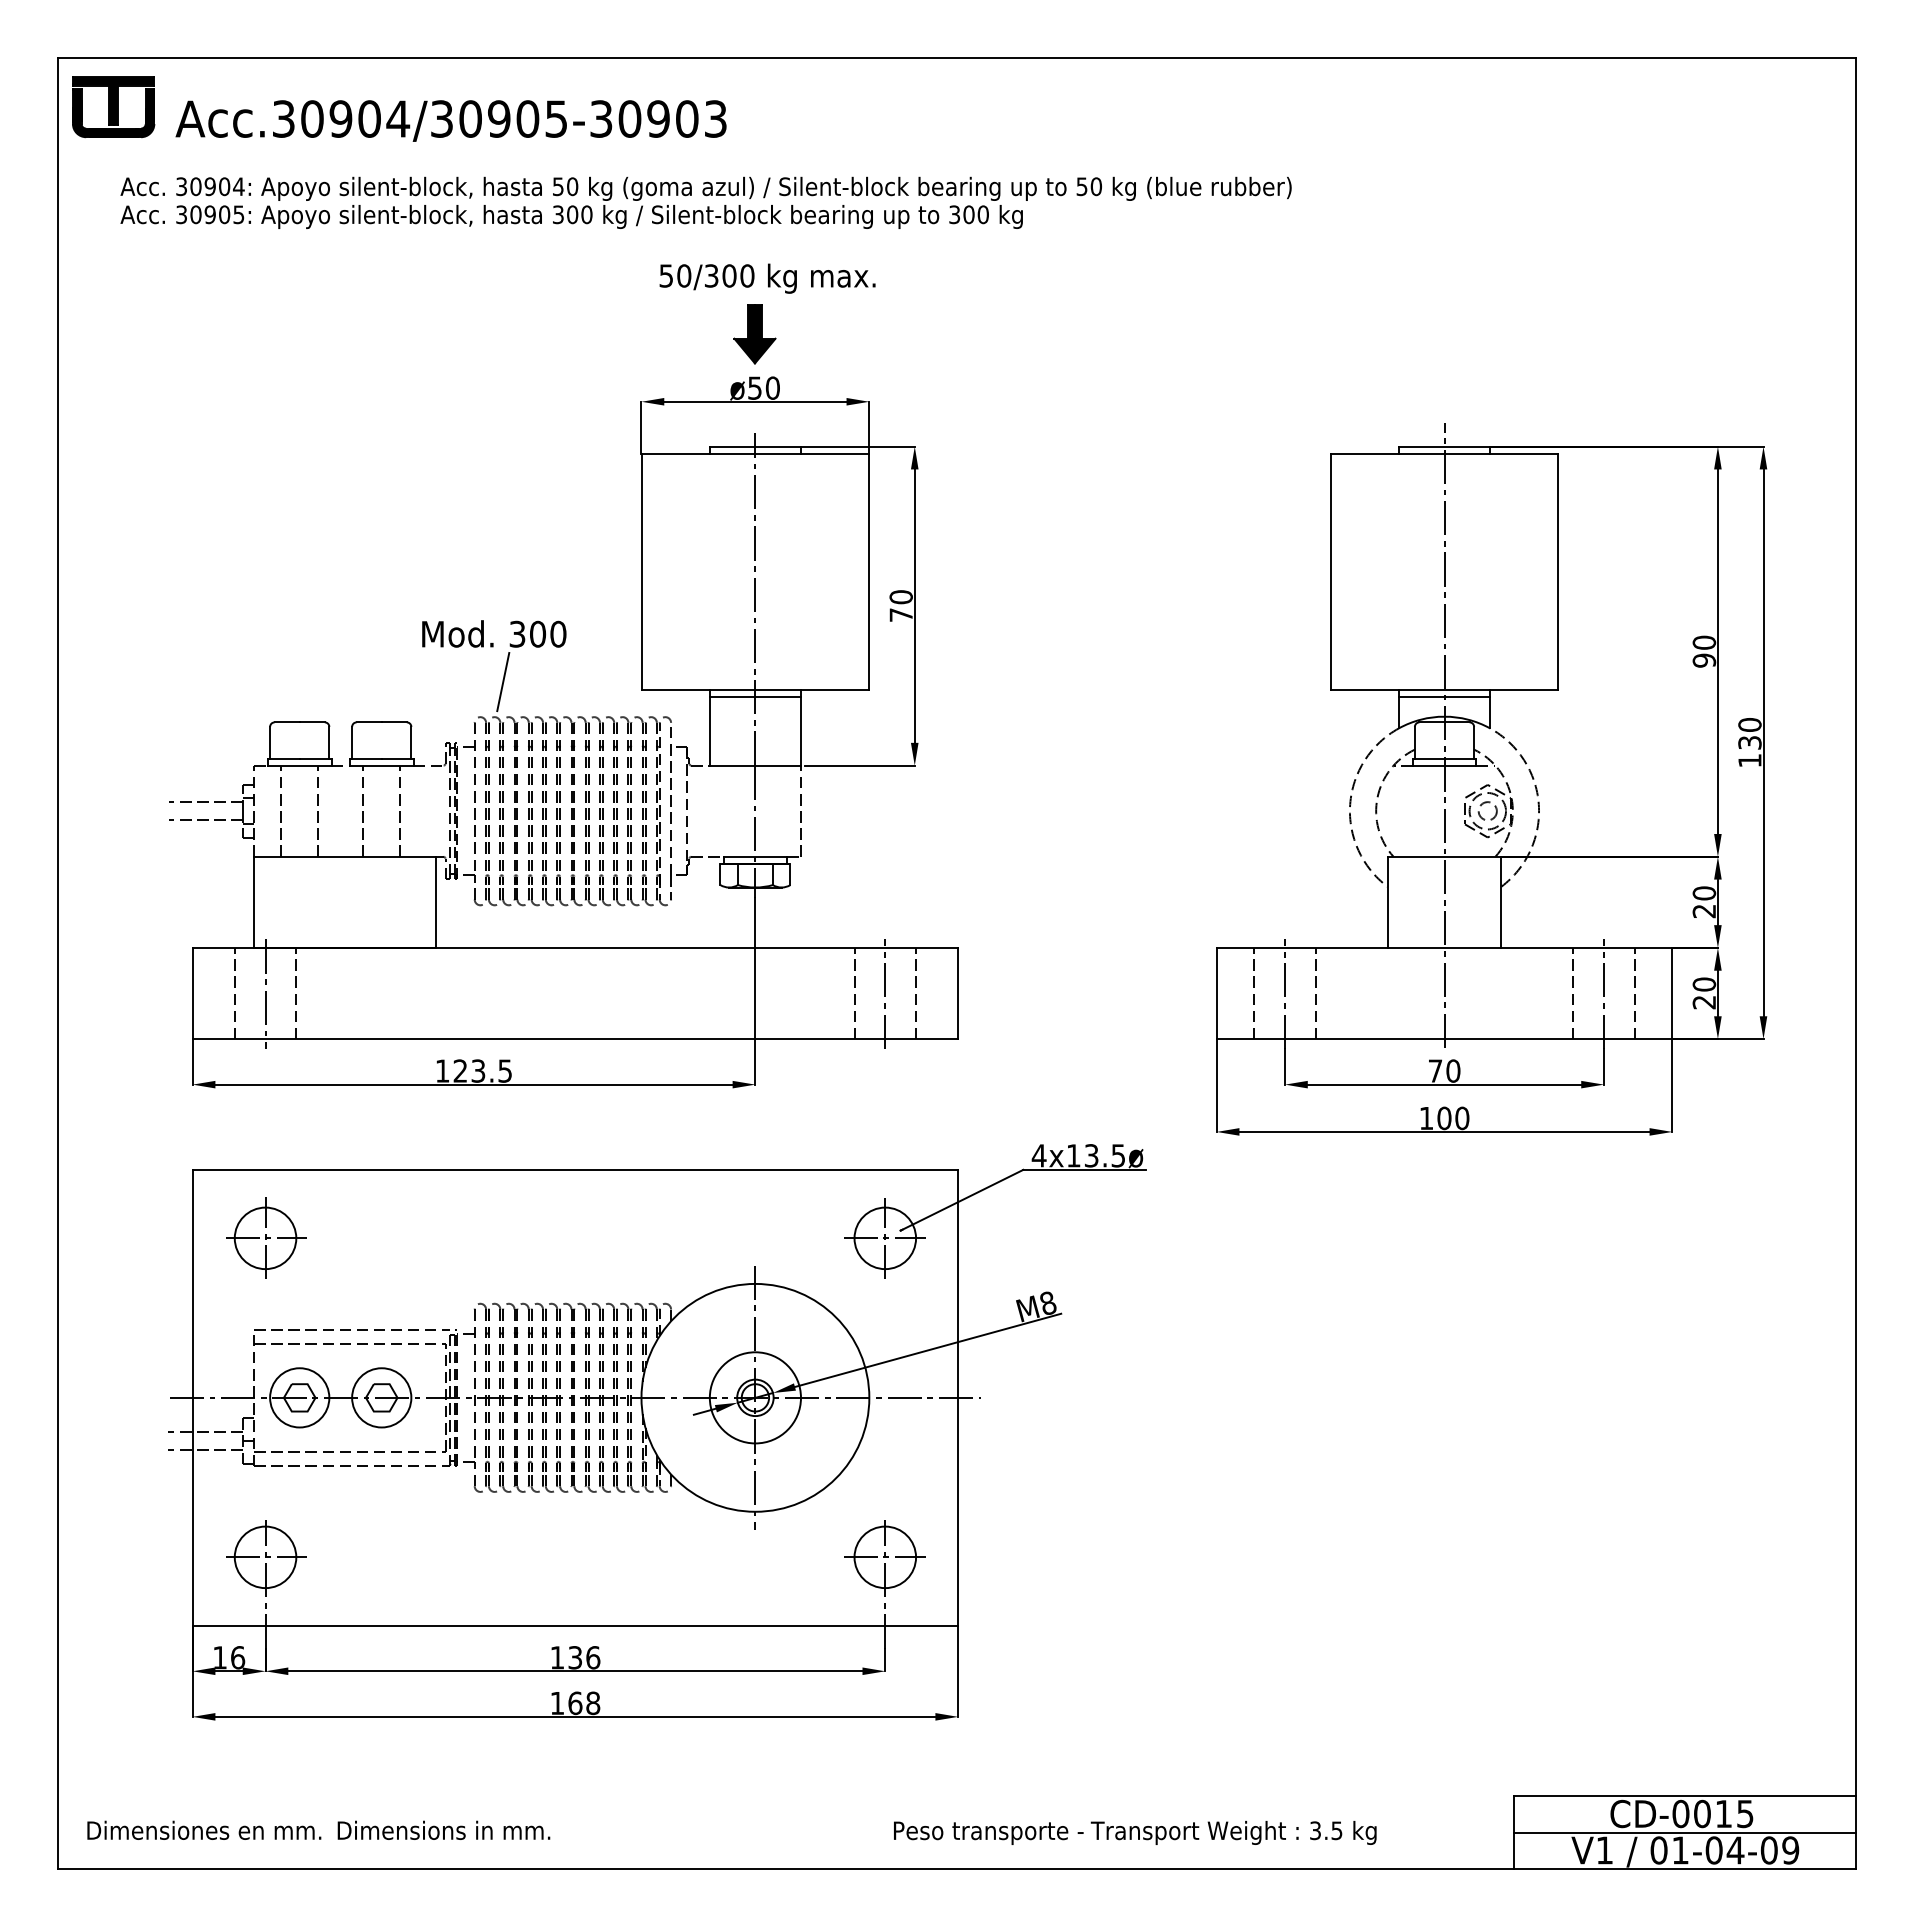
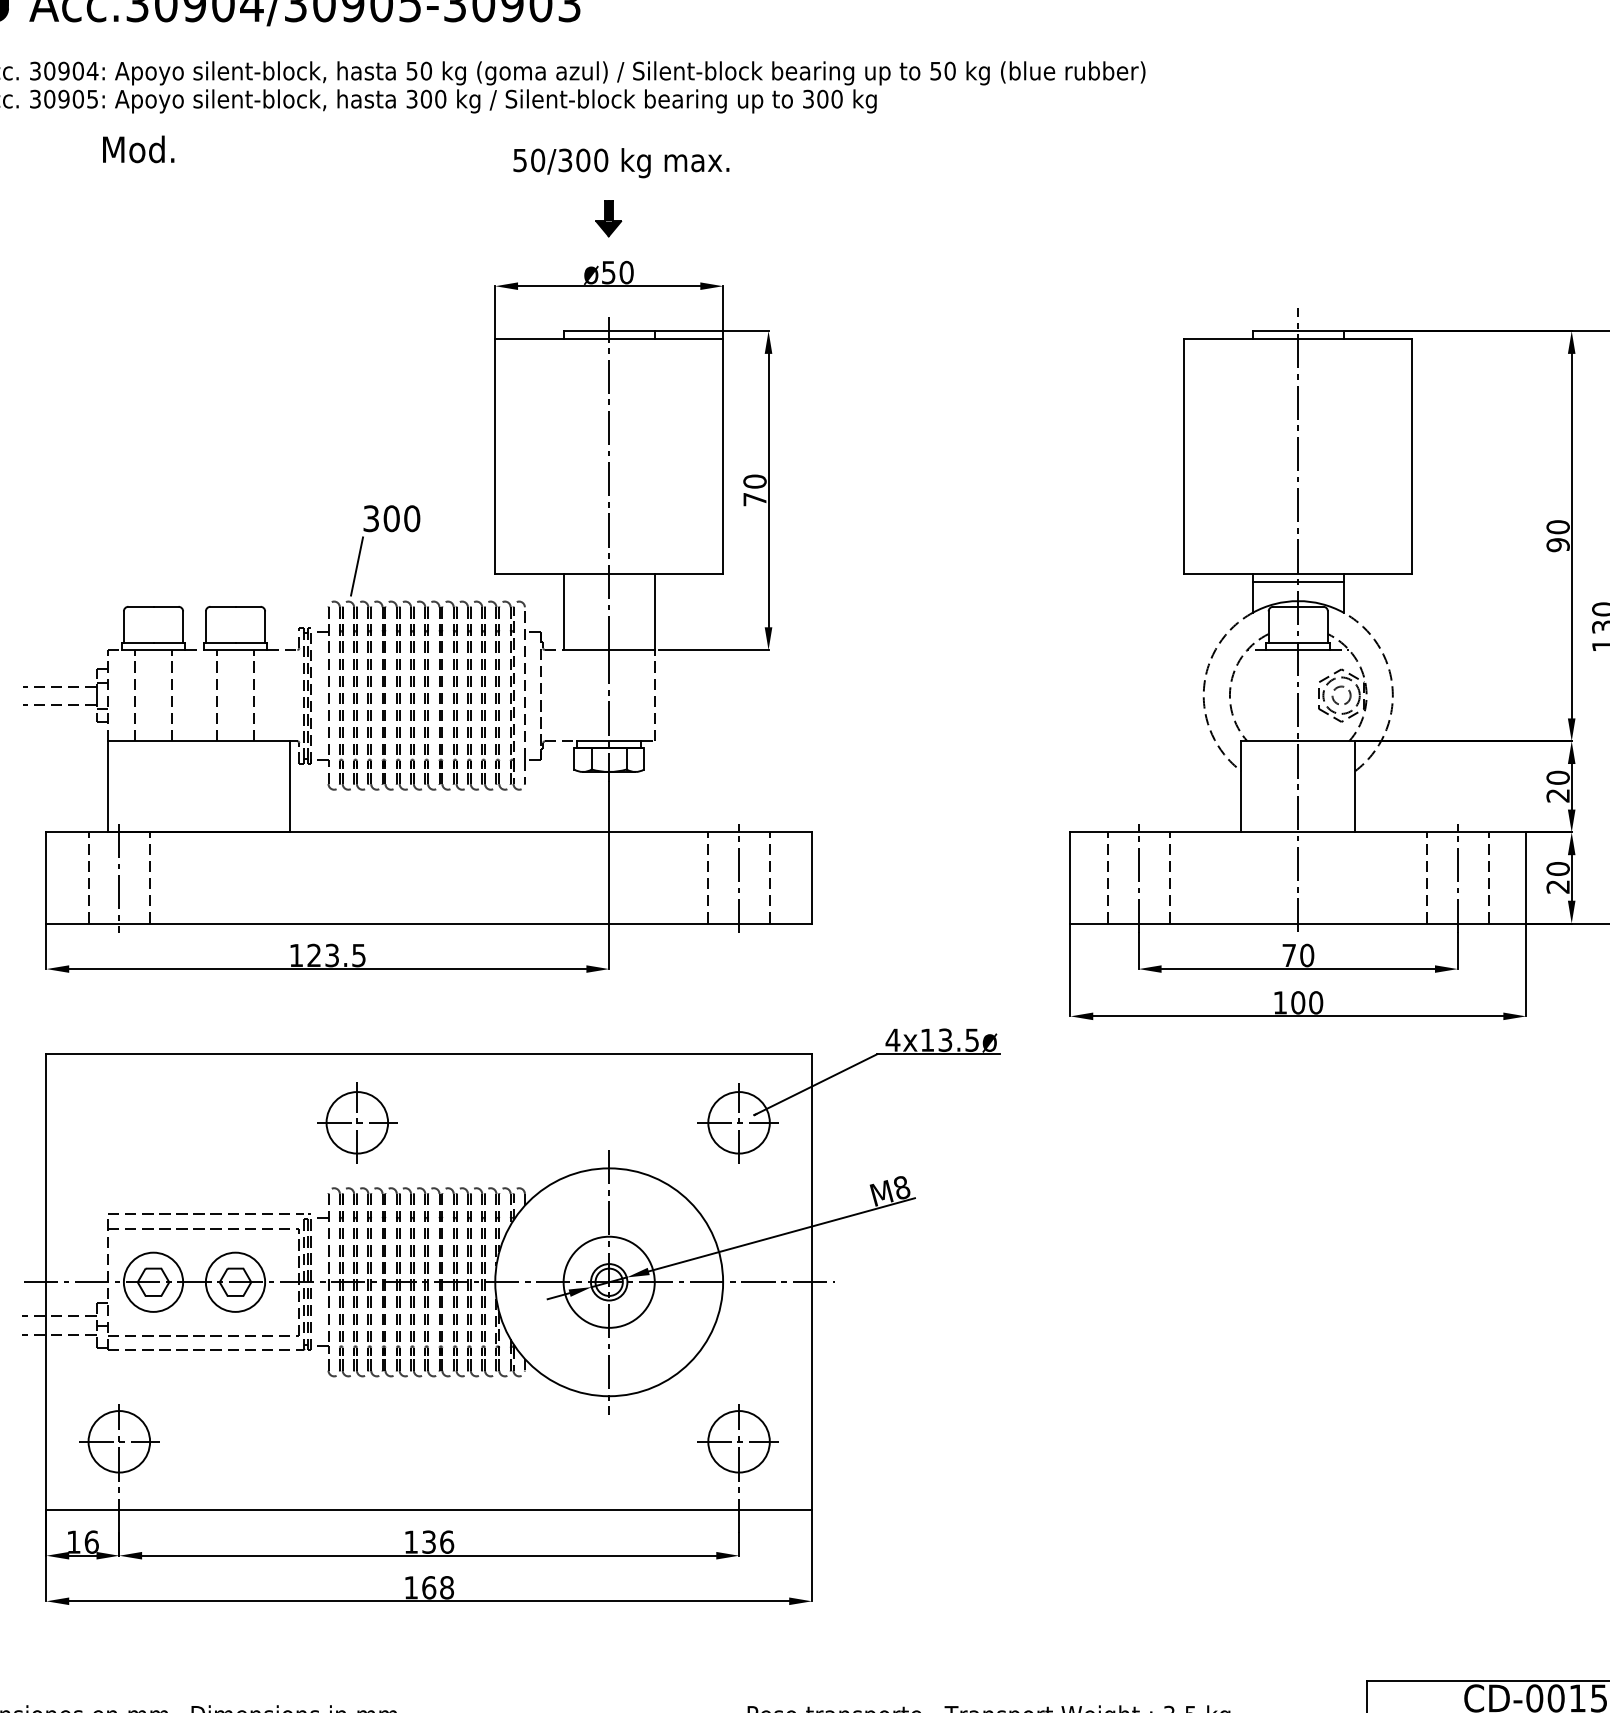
part: (754, 334) -> (608, 218), size x0.6
text: (457, 633) -> (138, 148), moved
line: (754, 697) -> (608, 581), removed
part: (266, 1237) -> (358, 1121), moved

